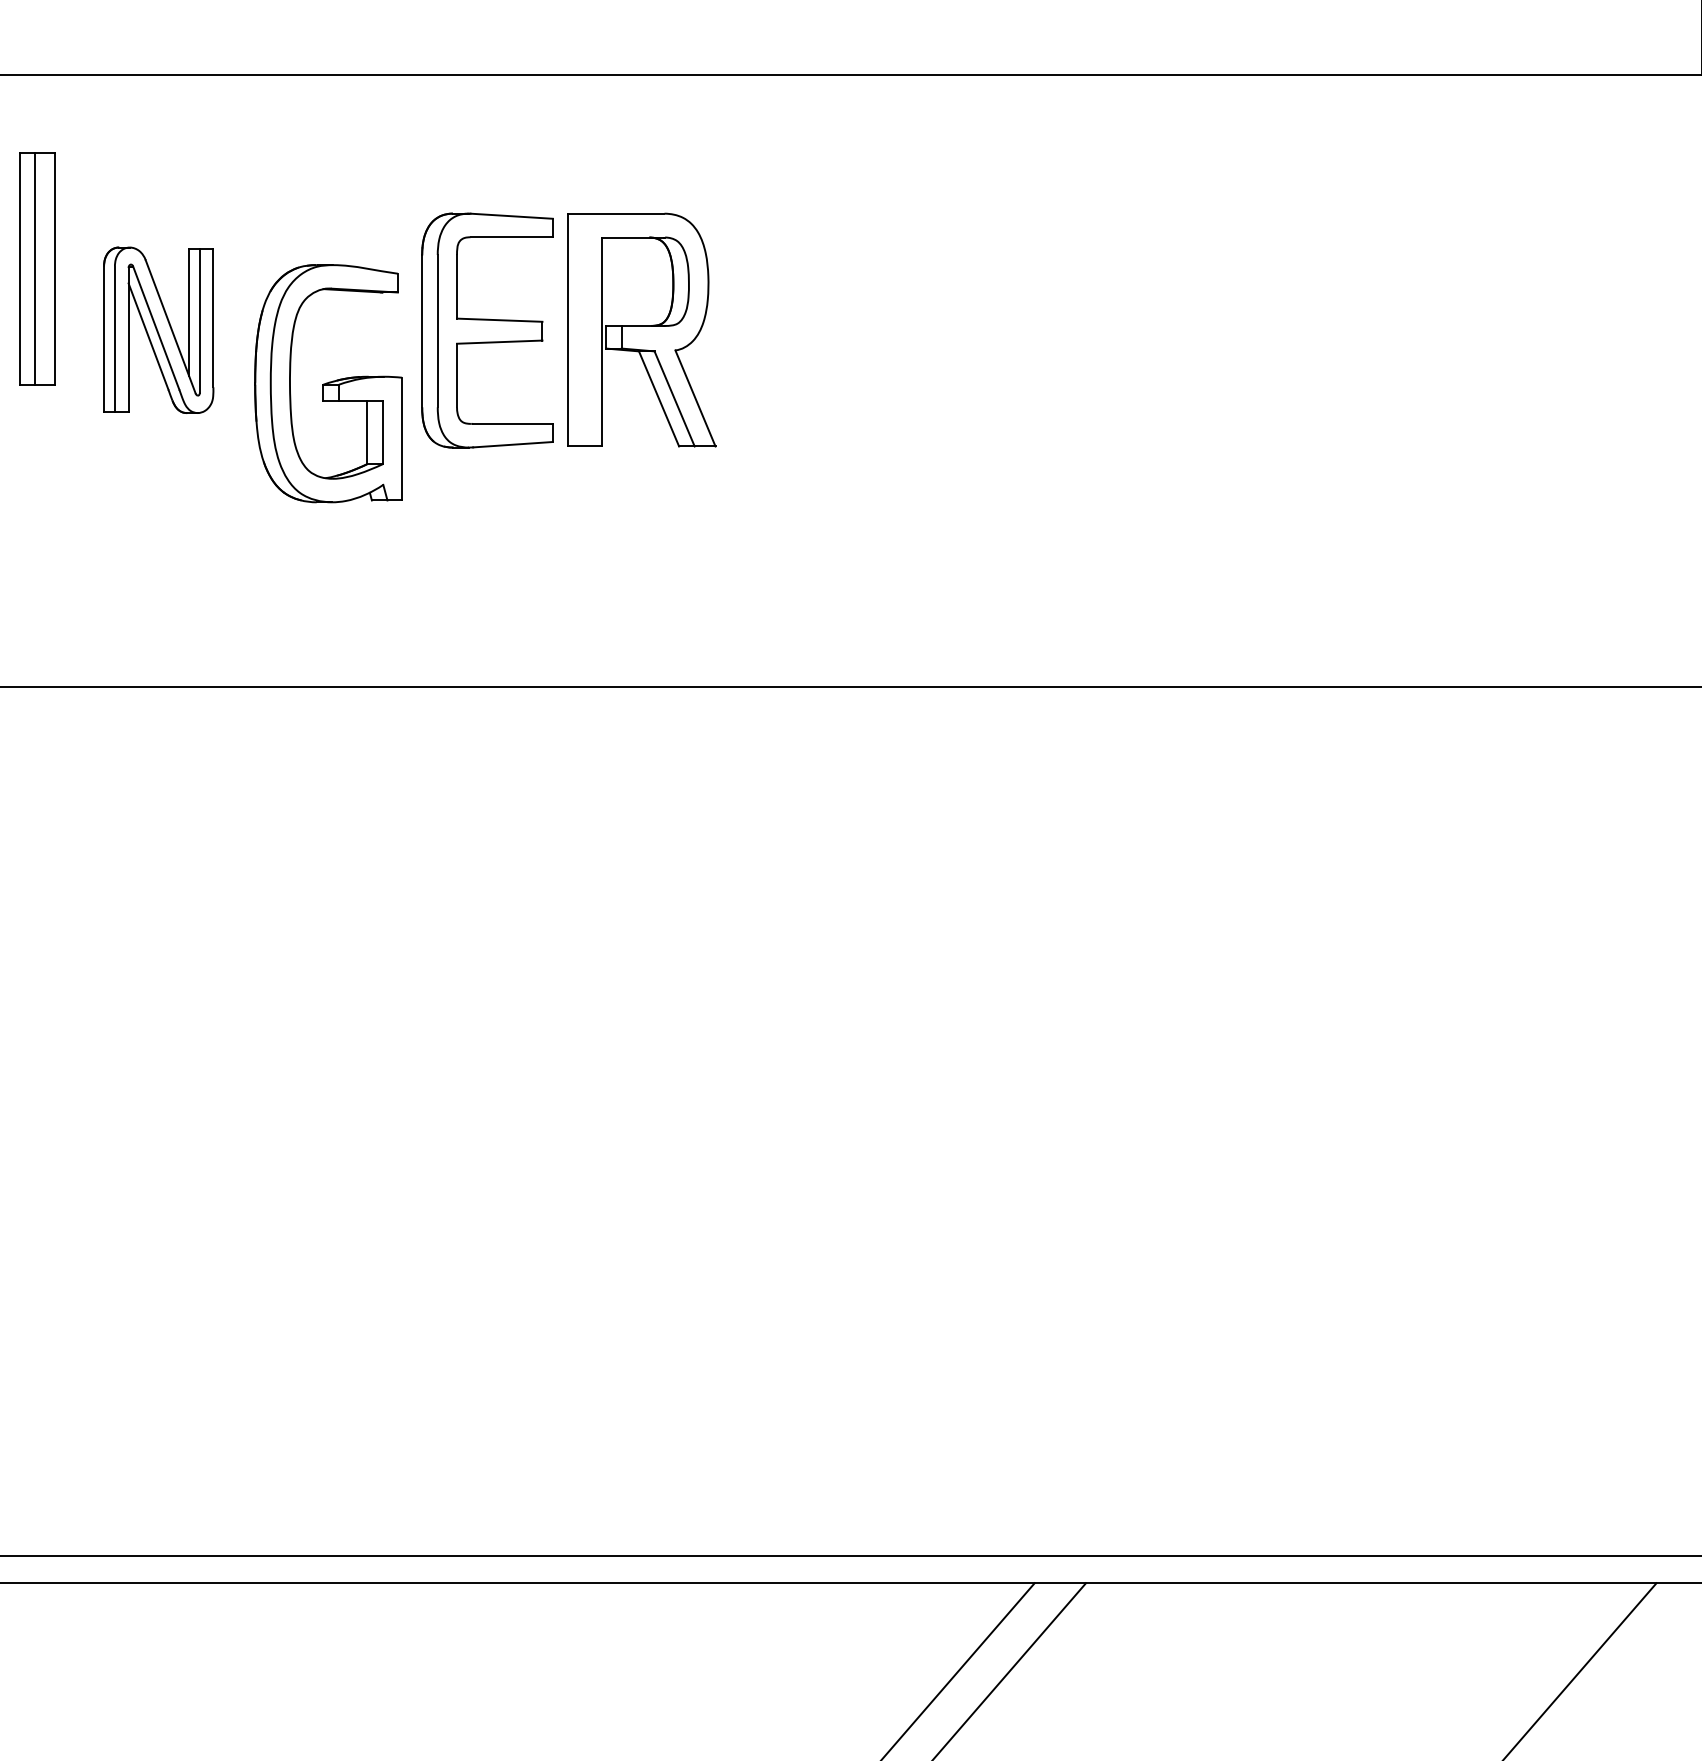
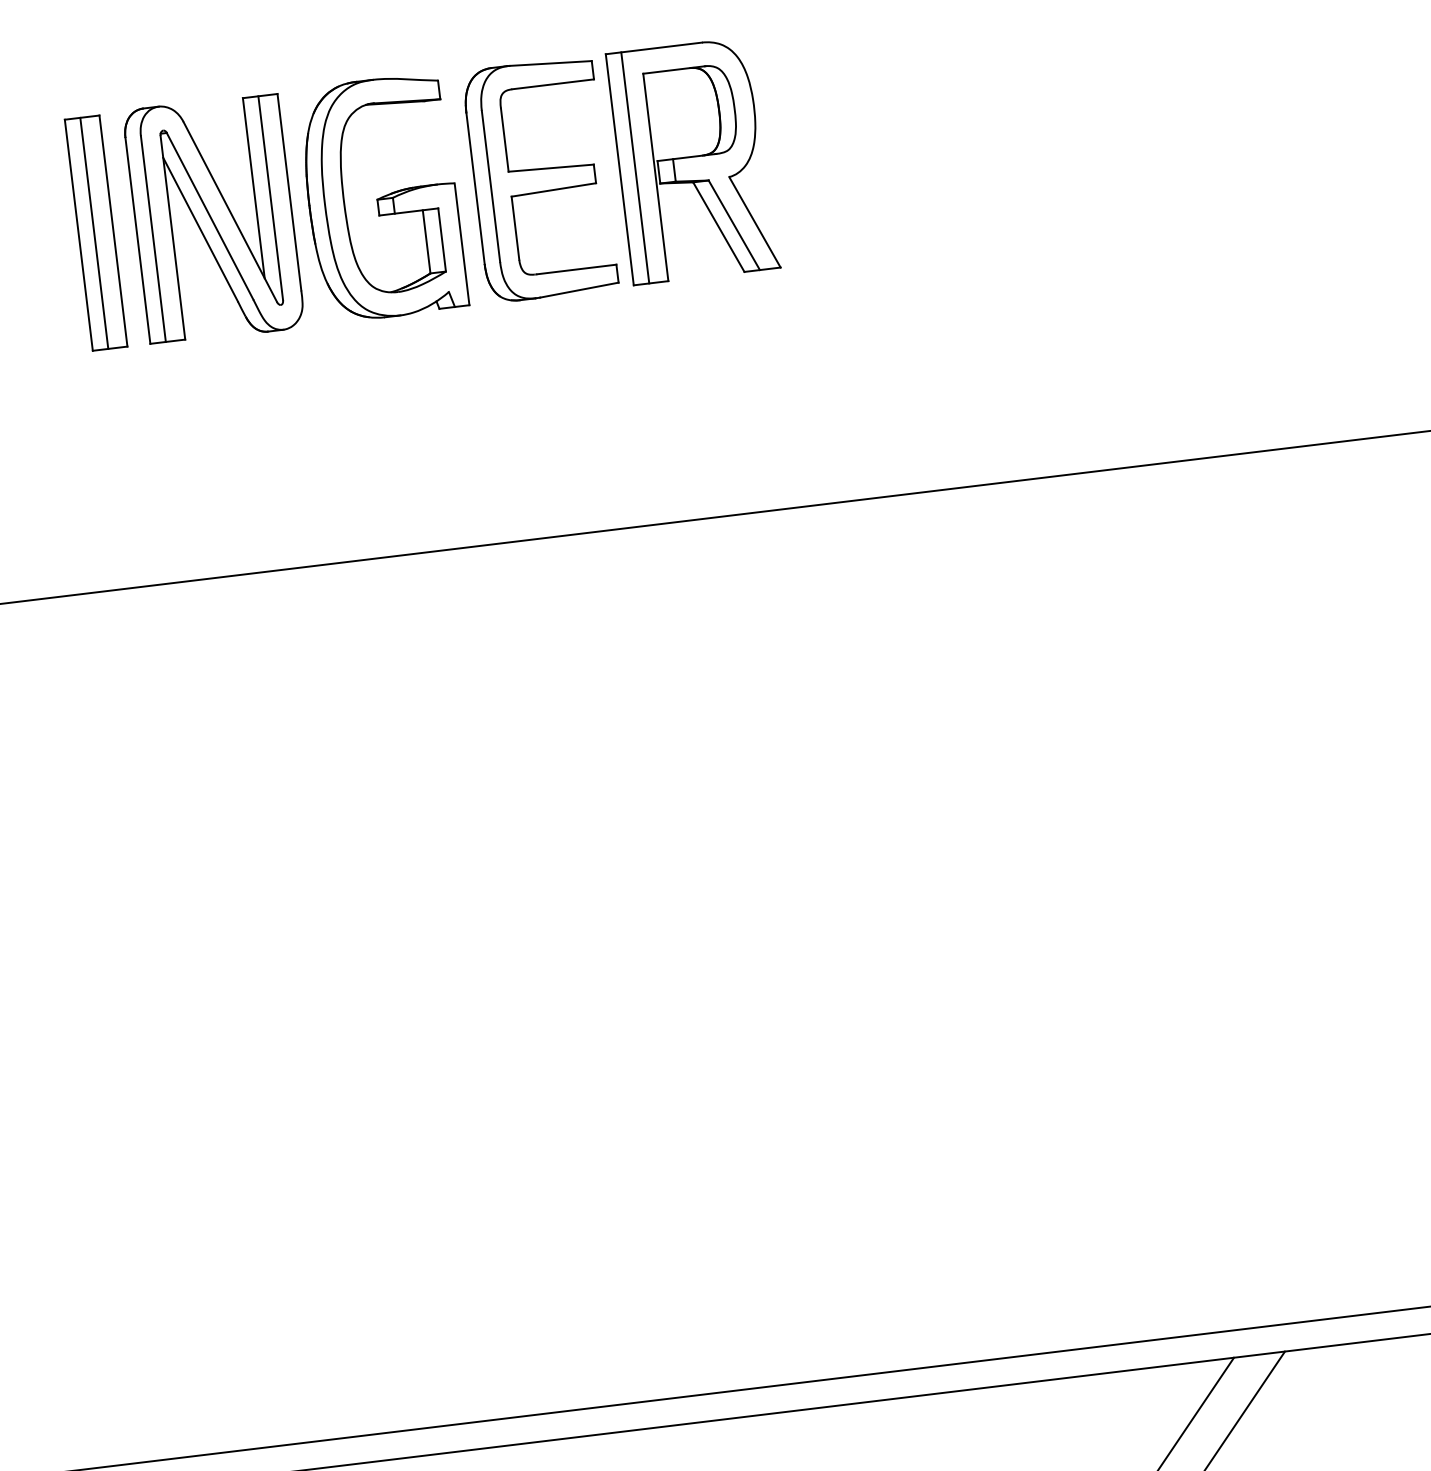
part: (37, 268) -> (96, 232), moved
line: (583, 329) -> (635, 167), added
part: (158, 330) -> (213, 219), size x1.43
part: (328, 383) -> (382, 197), moved

